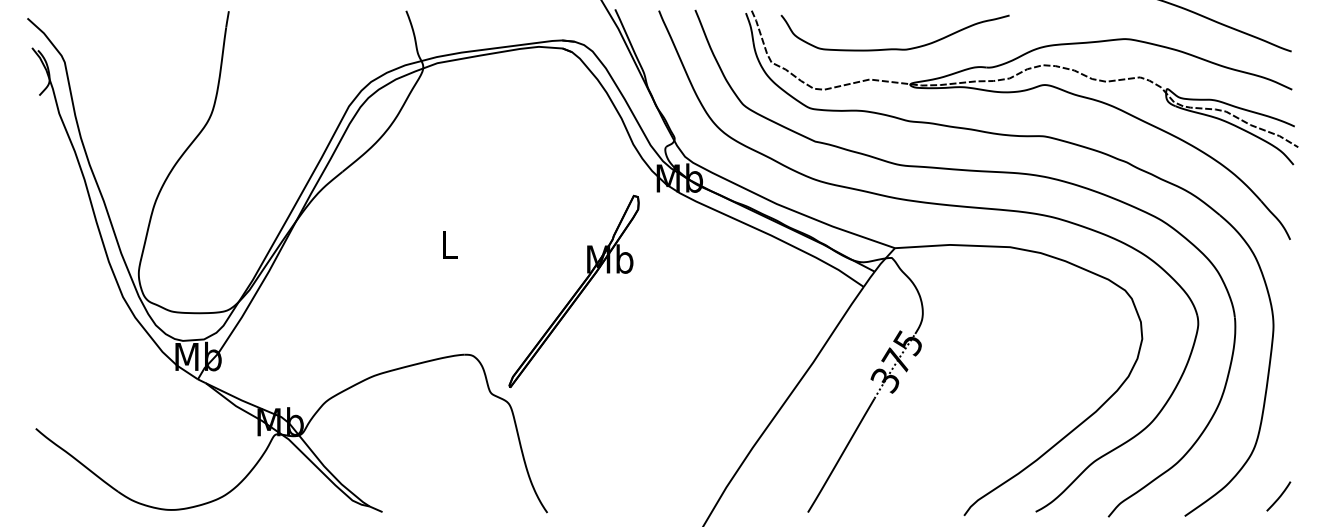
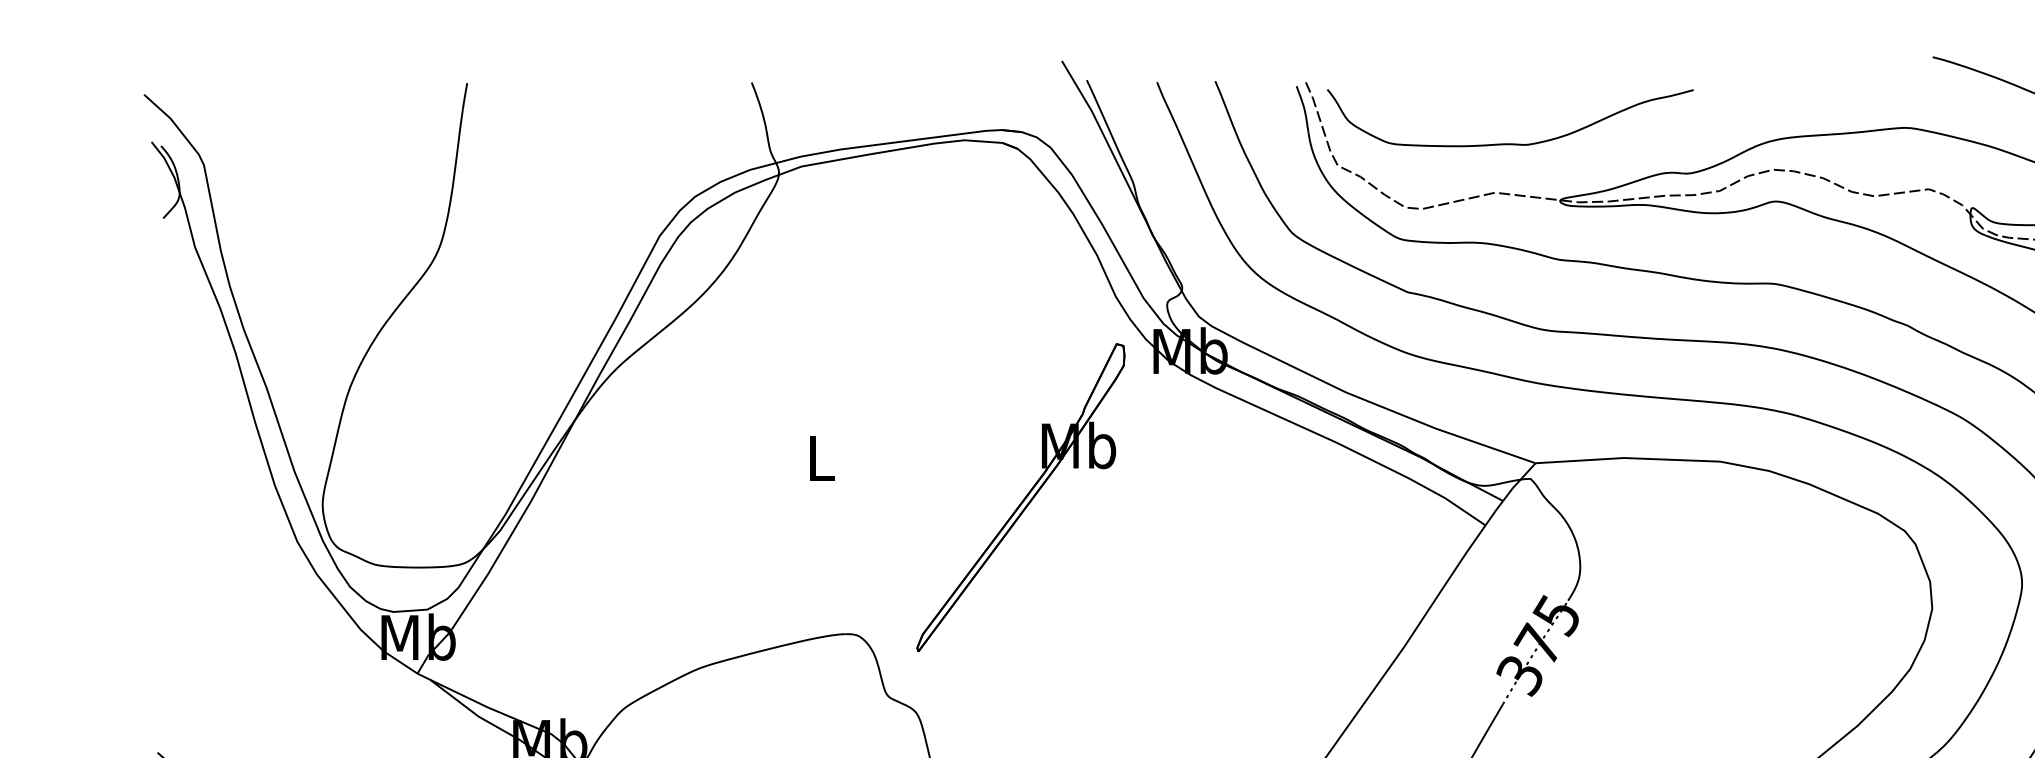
curve: (894, 48) -> (1509, 142), moved
part: (573, 290) -> (1019, 495), moved

